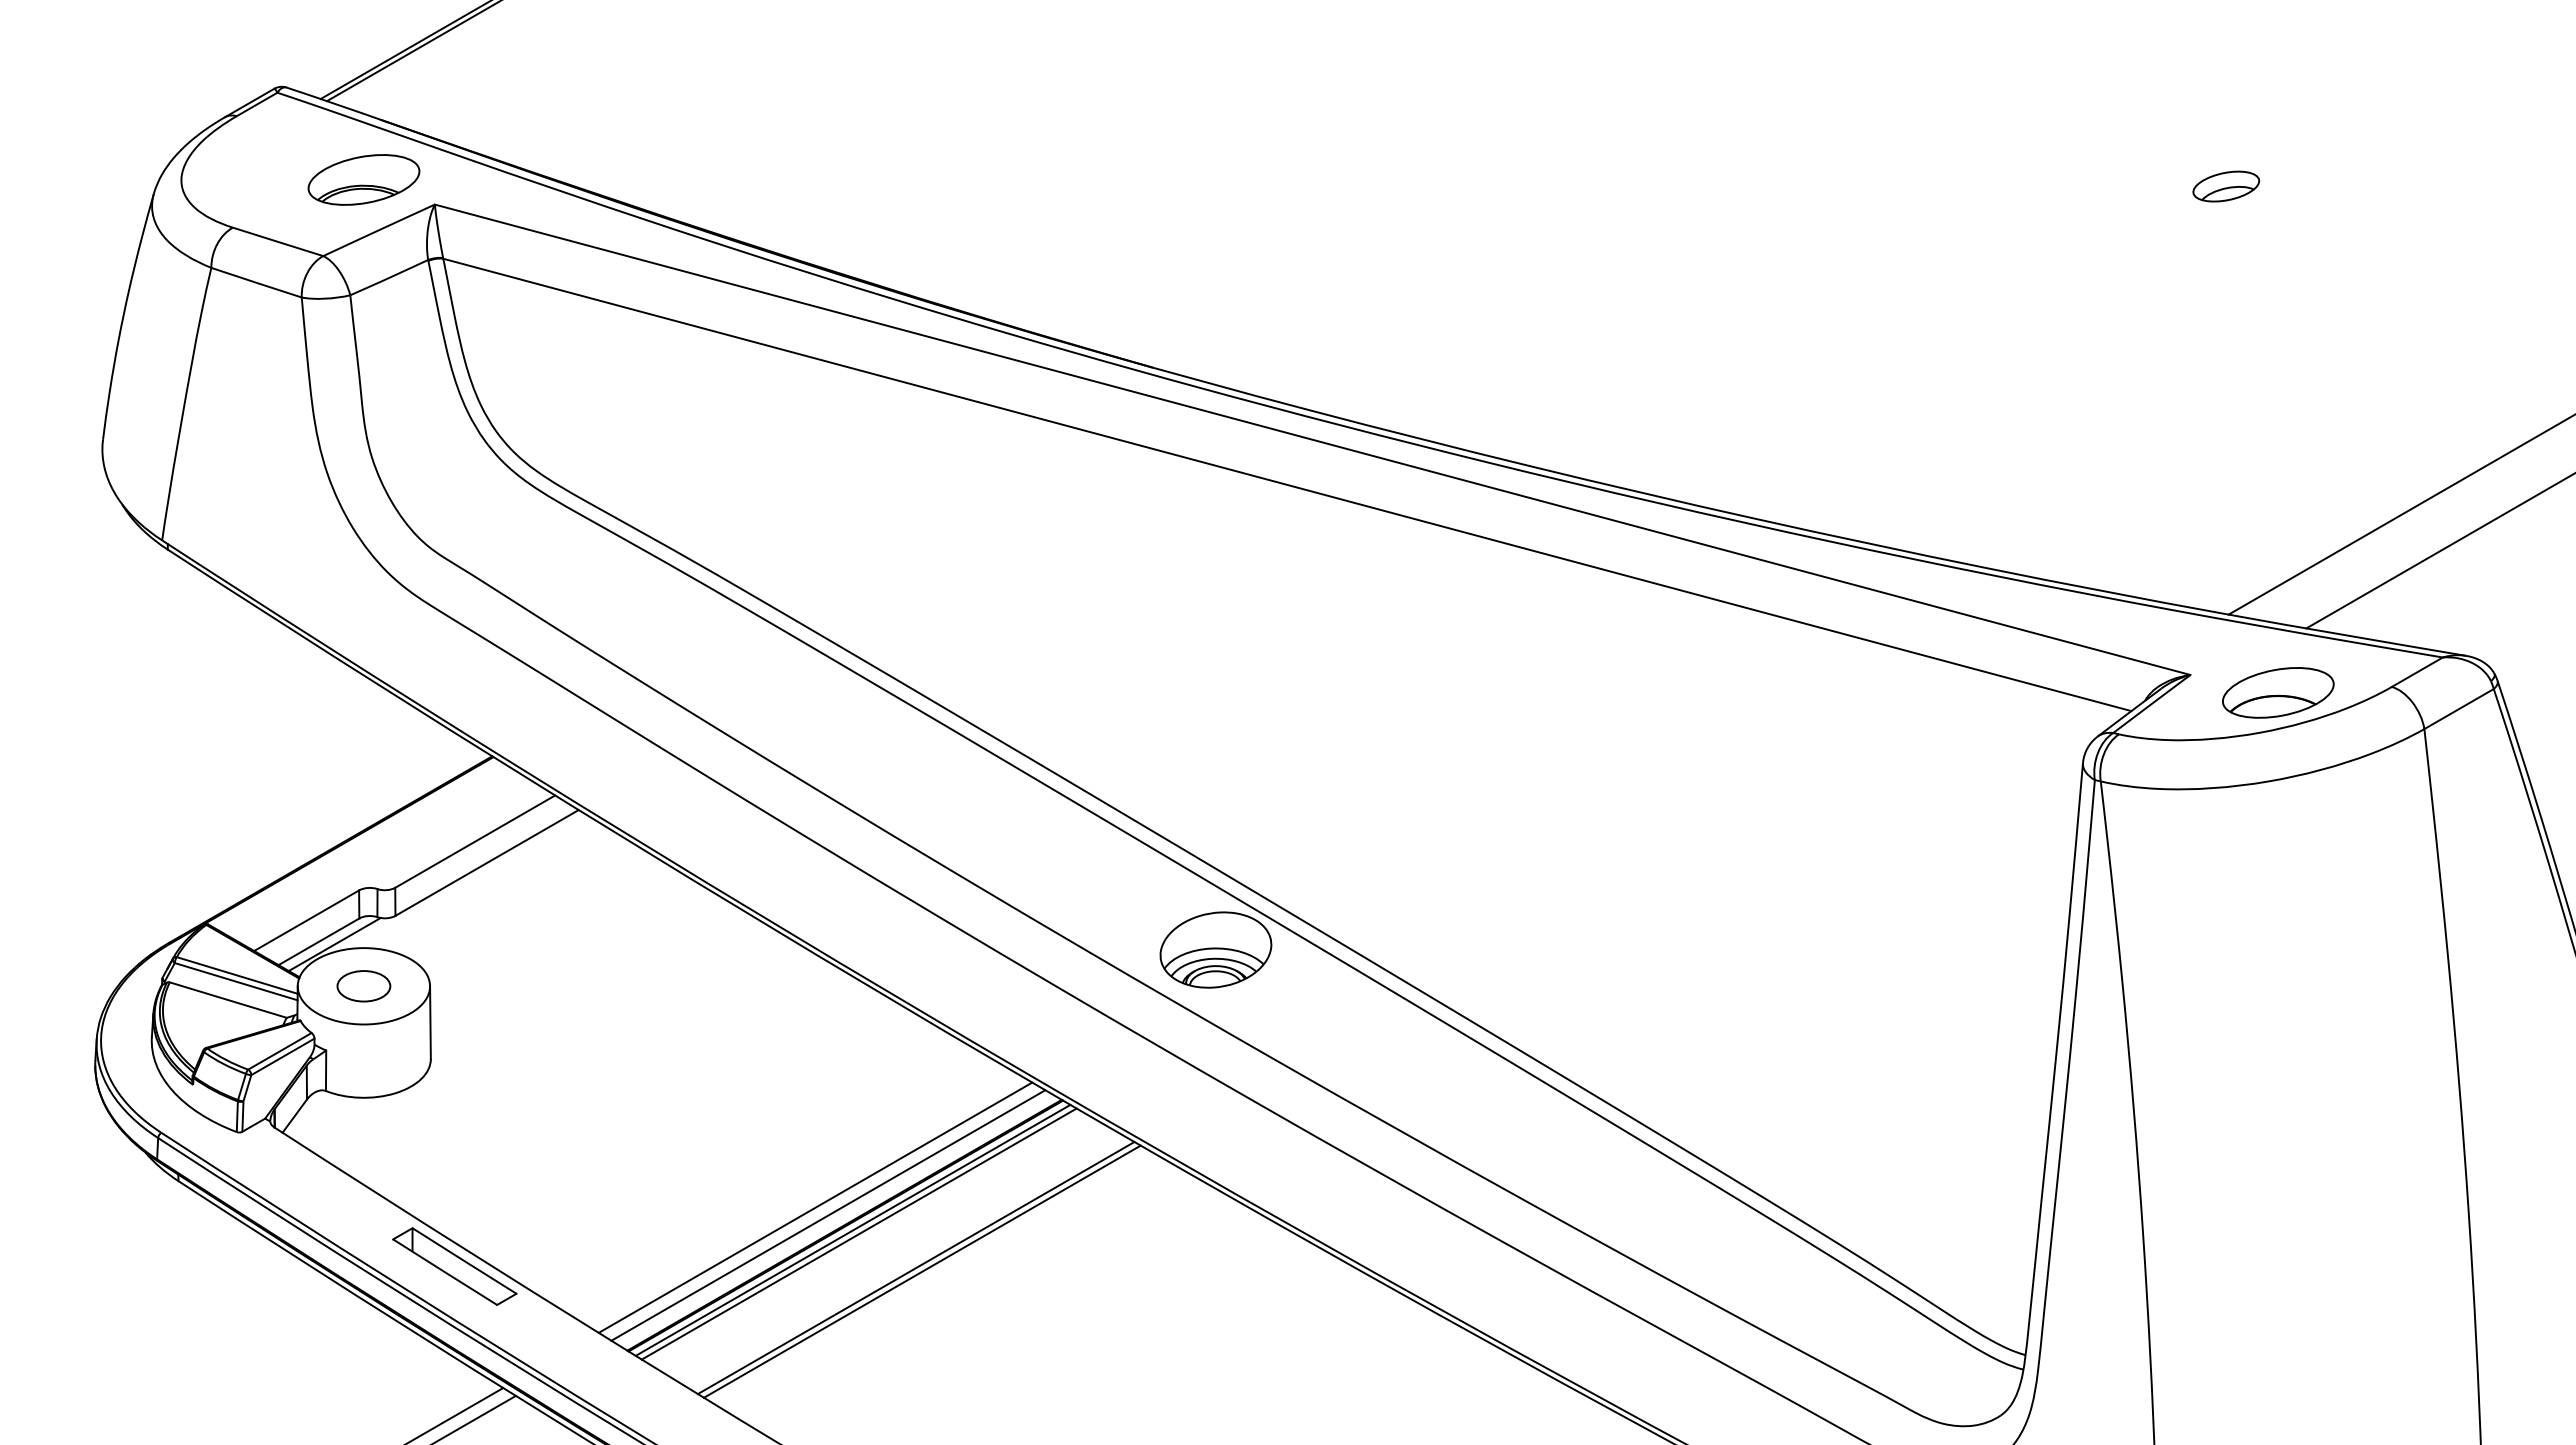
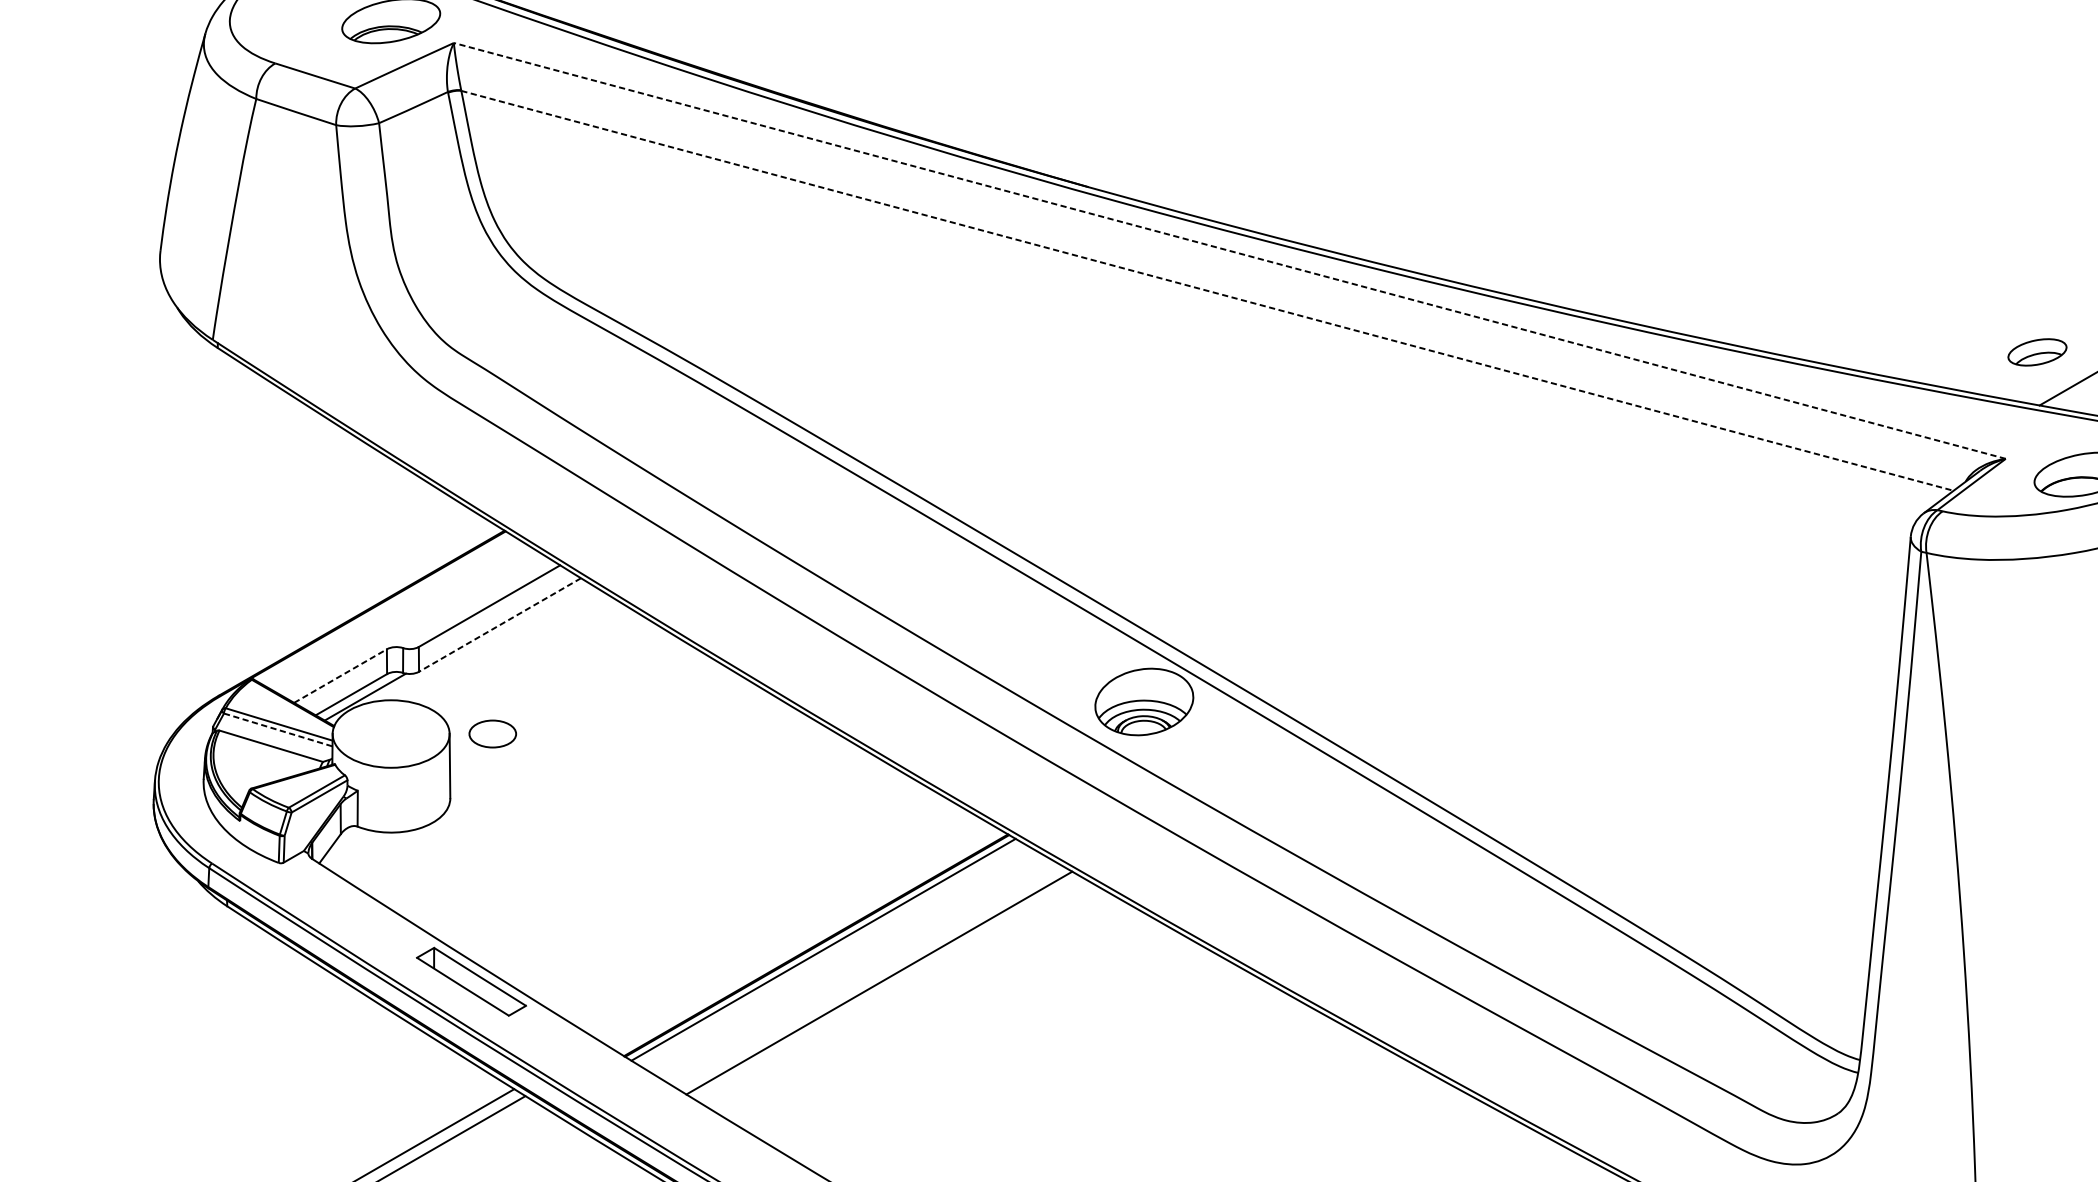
part: (2226, 186) -> (2037, 352), moved
line: (1312, 439) -> (1229, 250), solid -> dashed
line: (1287, 484) -> (1207, 290), solid -> dashed
line: (487, 862) -> (500, 624), solid -> dashed
line: (306, 920) -> (340, 675), solid -> dashed
line: (236, 981) -> (278, 729), solid -> dashed
part: (363, 986) -> (492, 734), moved
line: (815, 1207) -> (790, 929), removed
line: (828, 1215) -> (801, 936), removed
line: (858, 1233) -> (828, 952), removed
line: (921, 1271) -> (884, 986), removed

